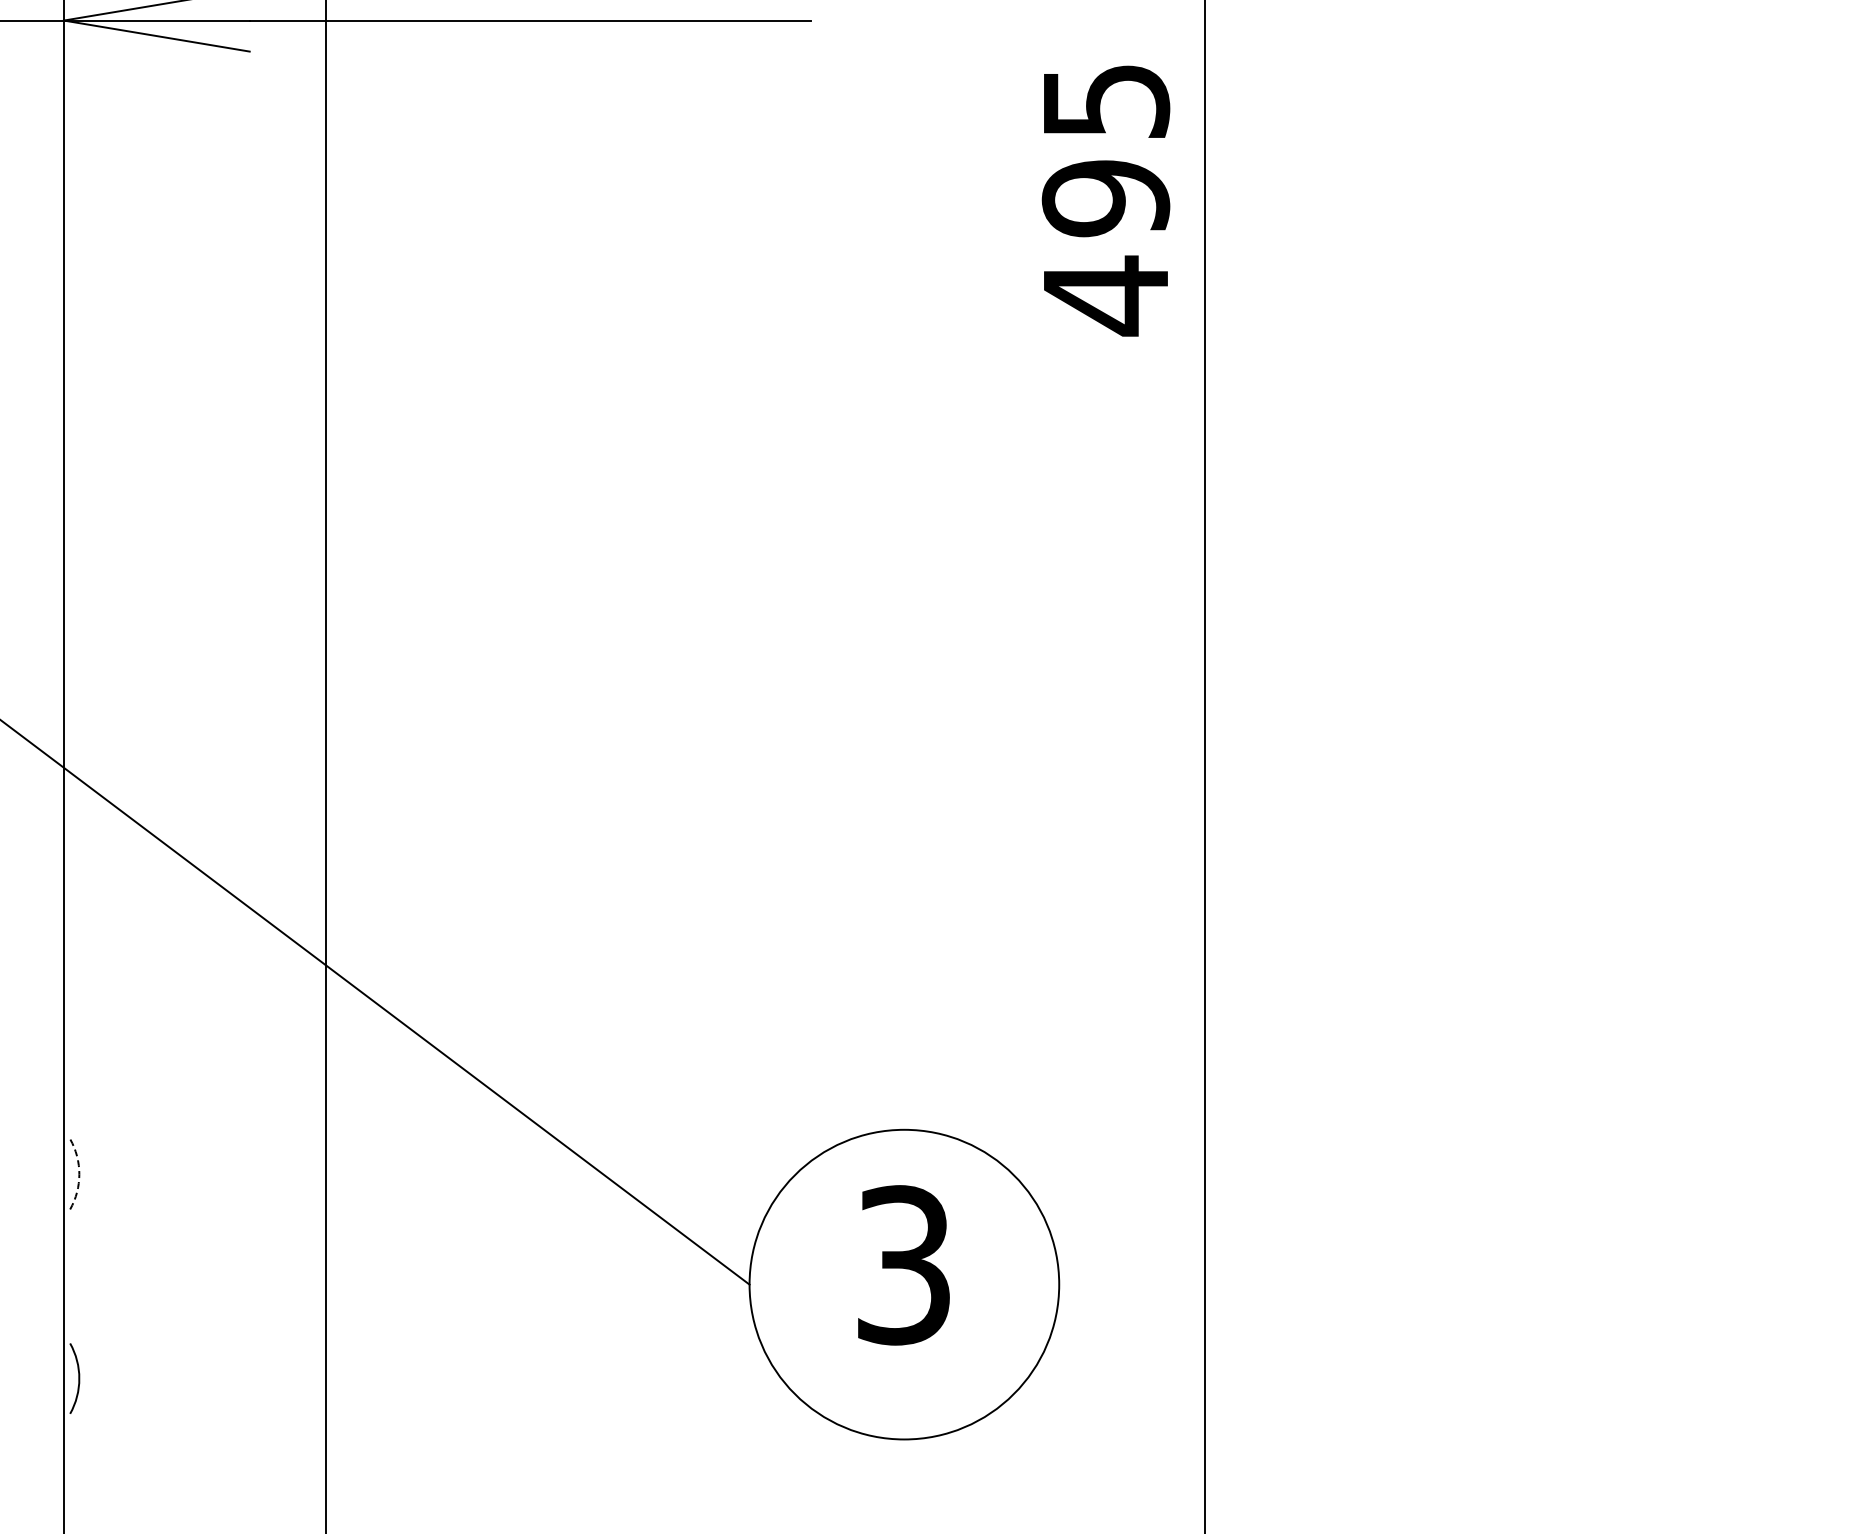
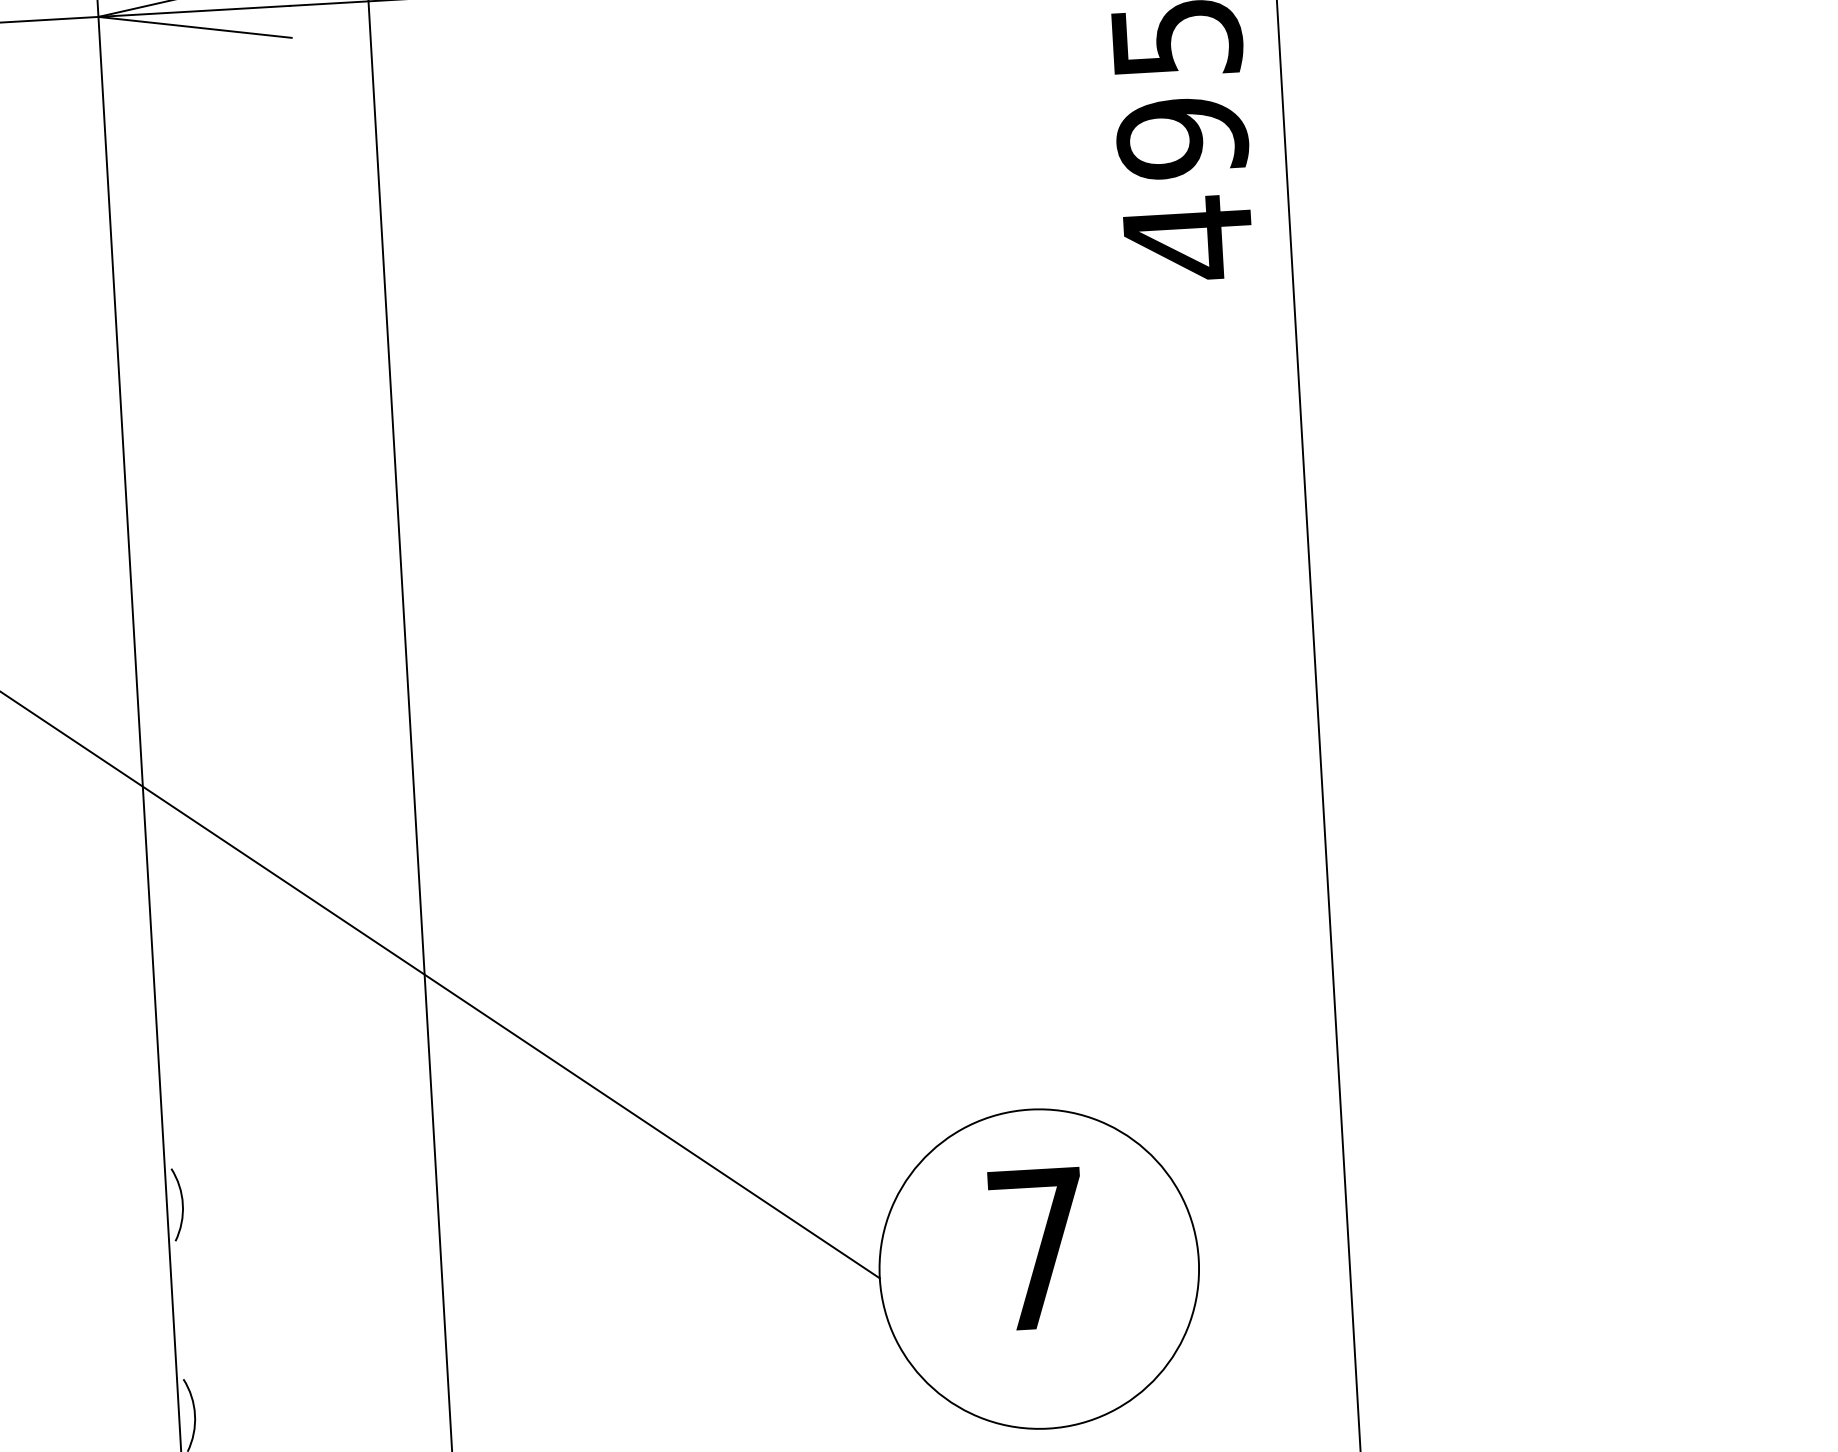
arc: (79, 1174) -> (183, 1204), dashed -> solid
text: (903, 1265) -> (1037, 1249), 3 -> 7

